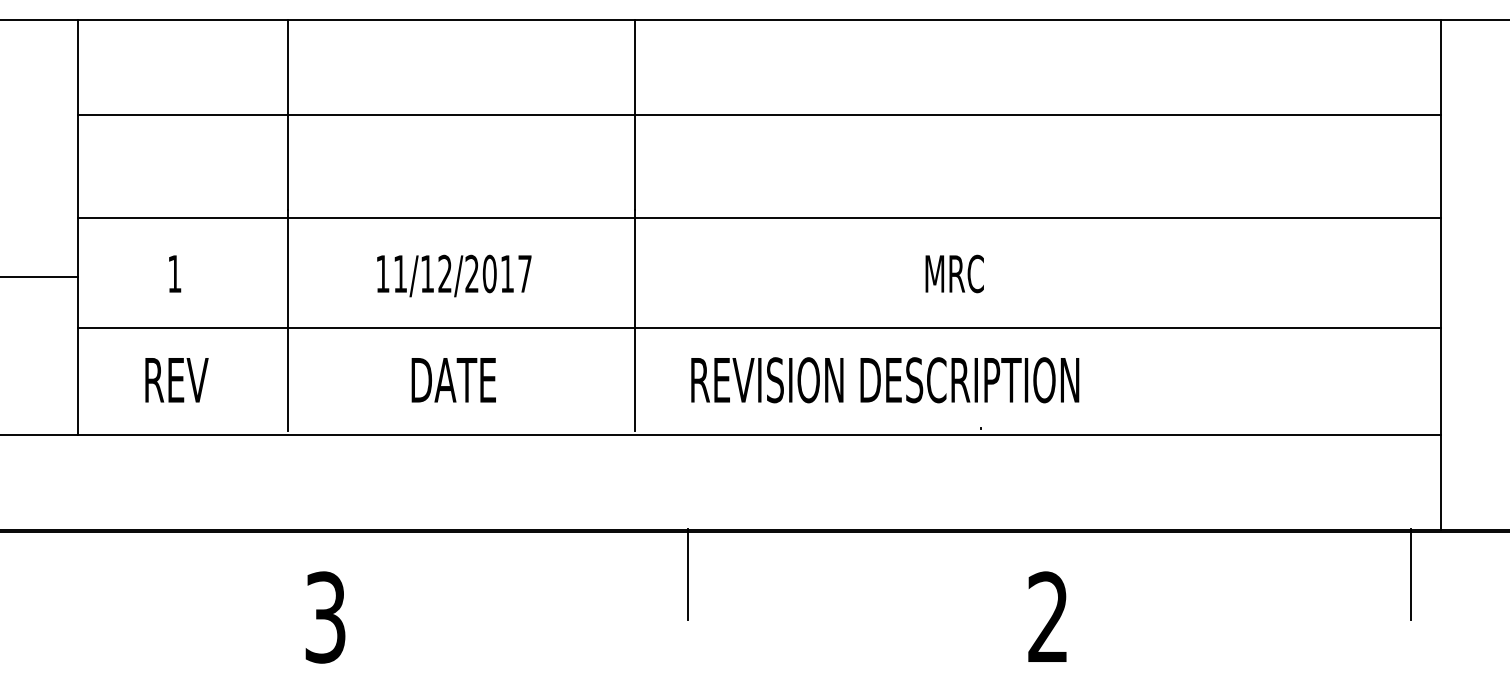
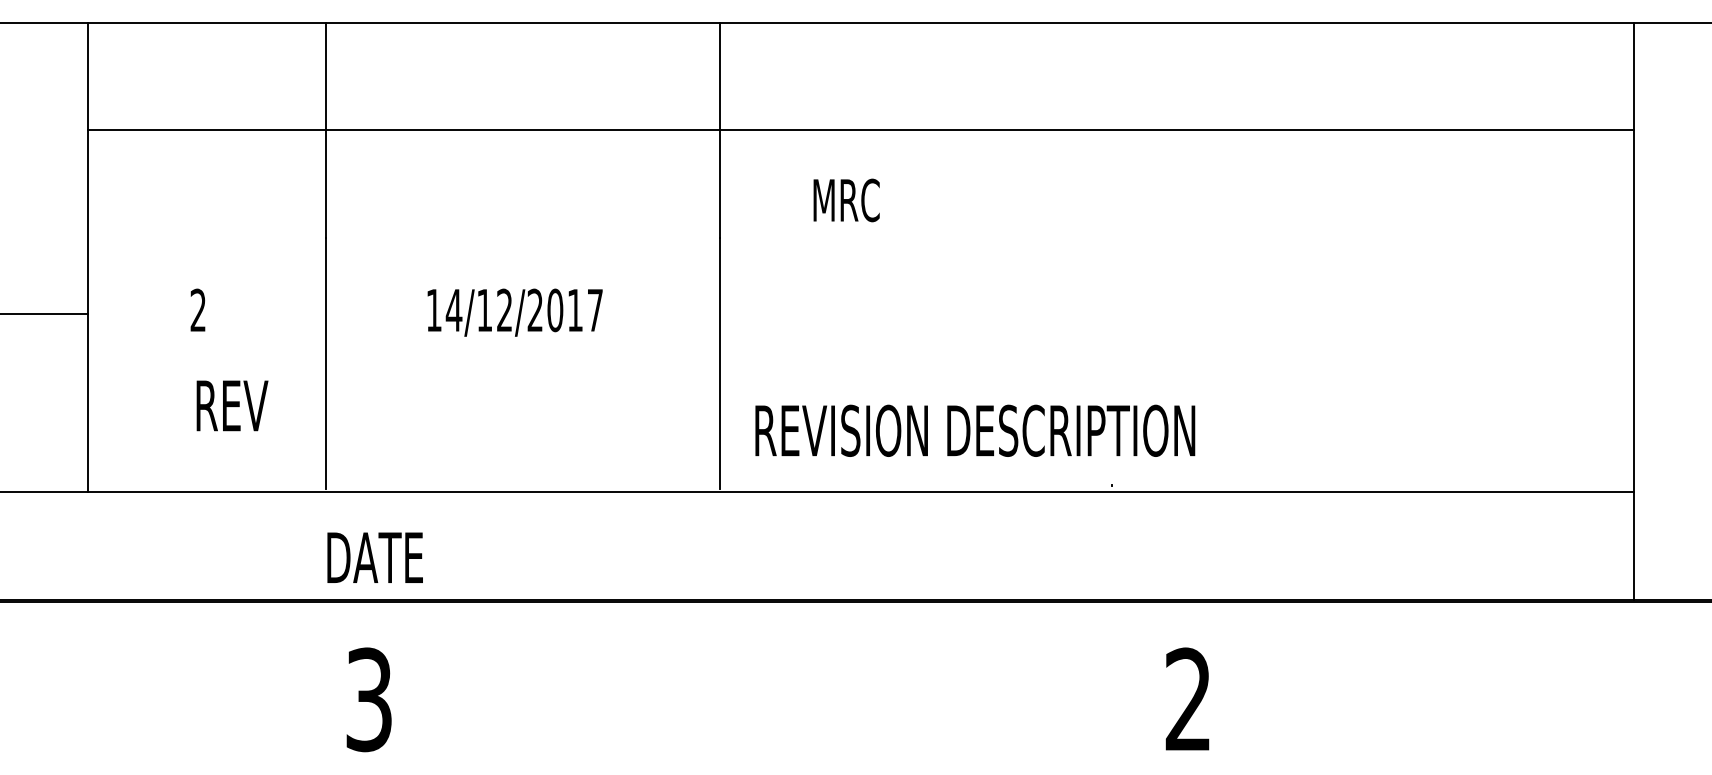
line: (759, 217) -> (861, 246), removed
text: (174, 273) -> (197, 309), 1 -> 2
text: (400, 273) -> (454, 309), 11/12/2017 -> 14/12/2017
text: (954, 273) -> (846, 199), moved
line: (759, 327) -> (861, 371), removed
text: (176, 380) -> (231, 406), moved
text: (453, 380) -> (374, 558), moved
text: (885, 380) -> (975, 431), moved
line: (688, 574) -> (780, 651), removed
line: (1410, 574) -> (1599, 651), removed

